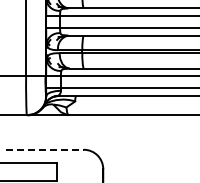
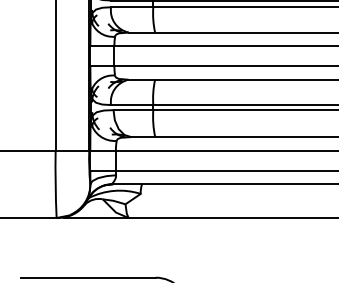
line: (44, 149) -> (87, 277), dashed -> solid

